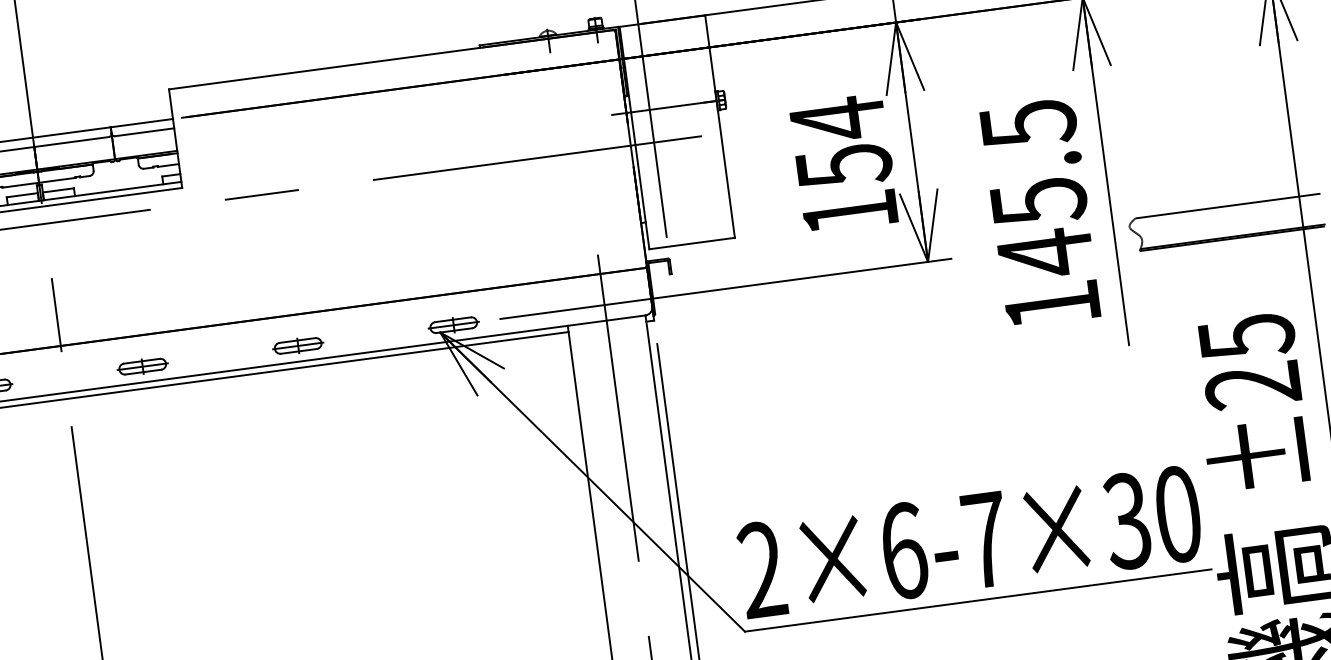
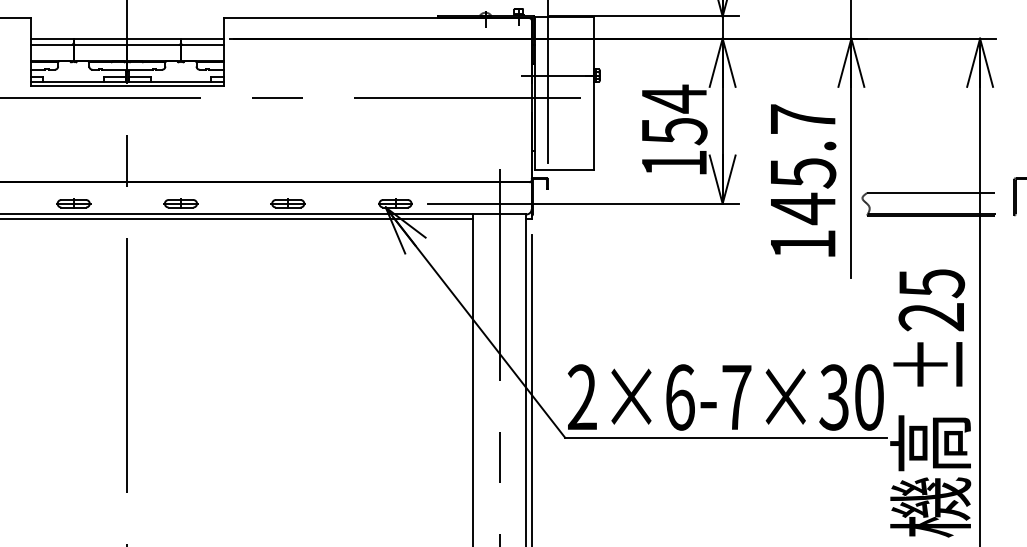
text: (1028, 124) -> (803, 119), 145.5 -> 145.7

